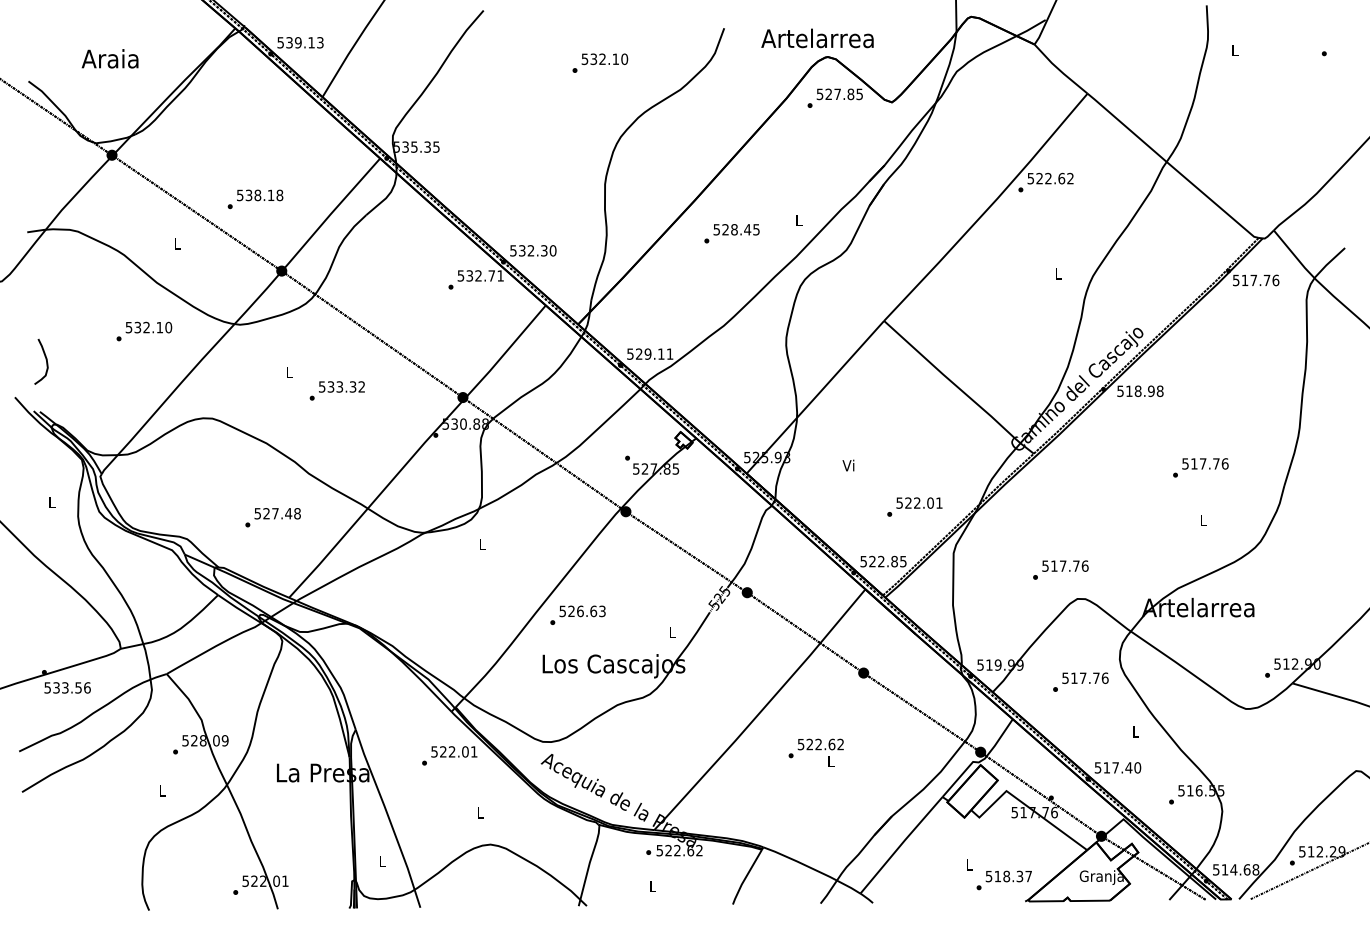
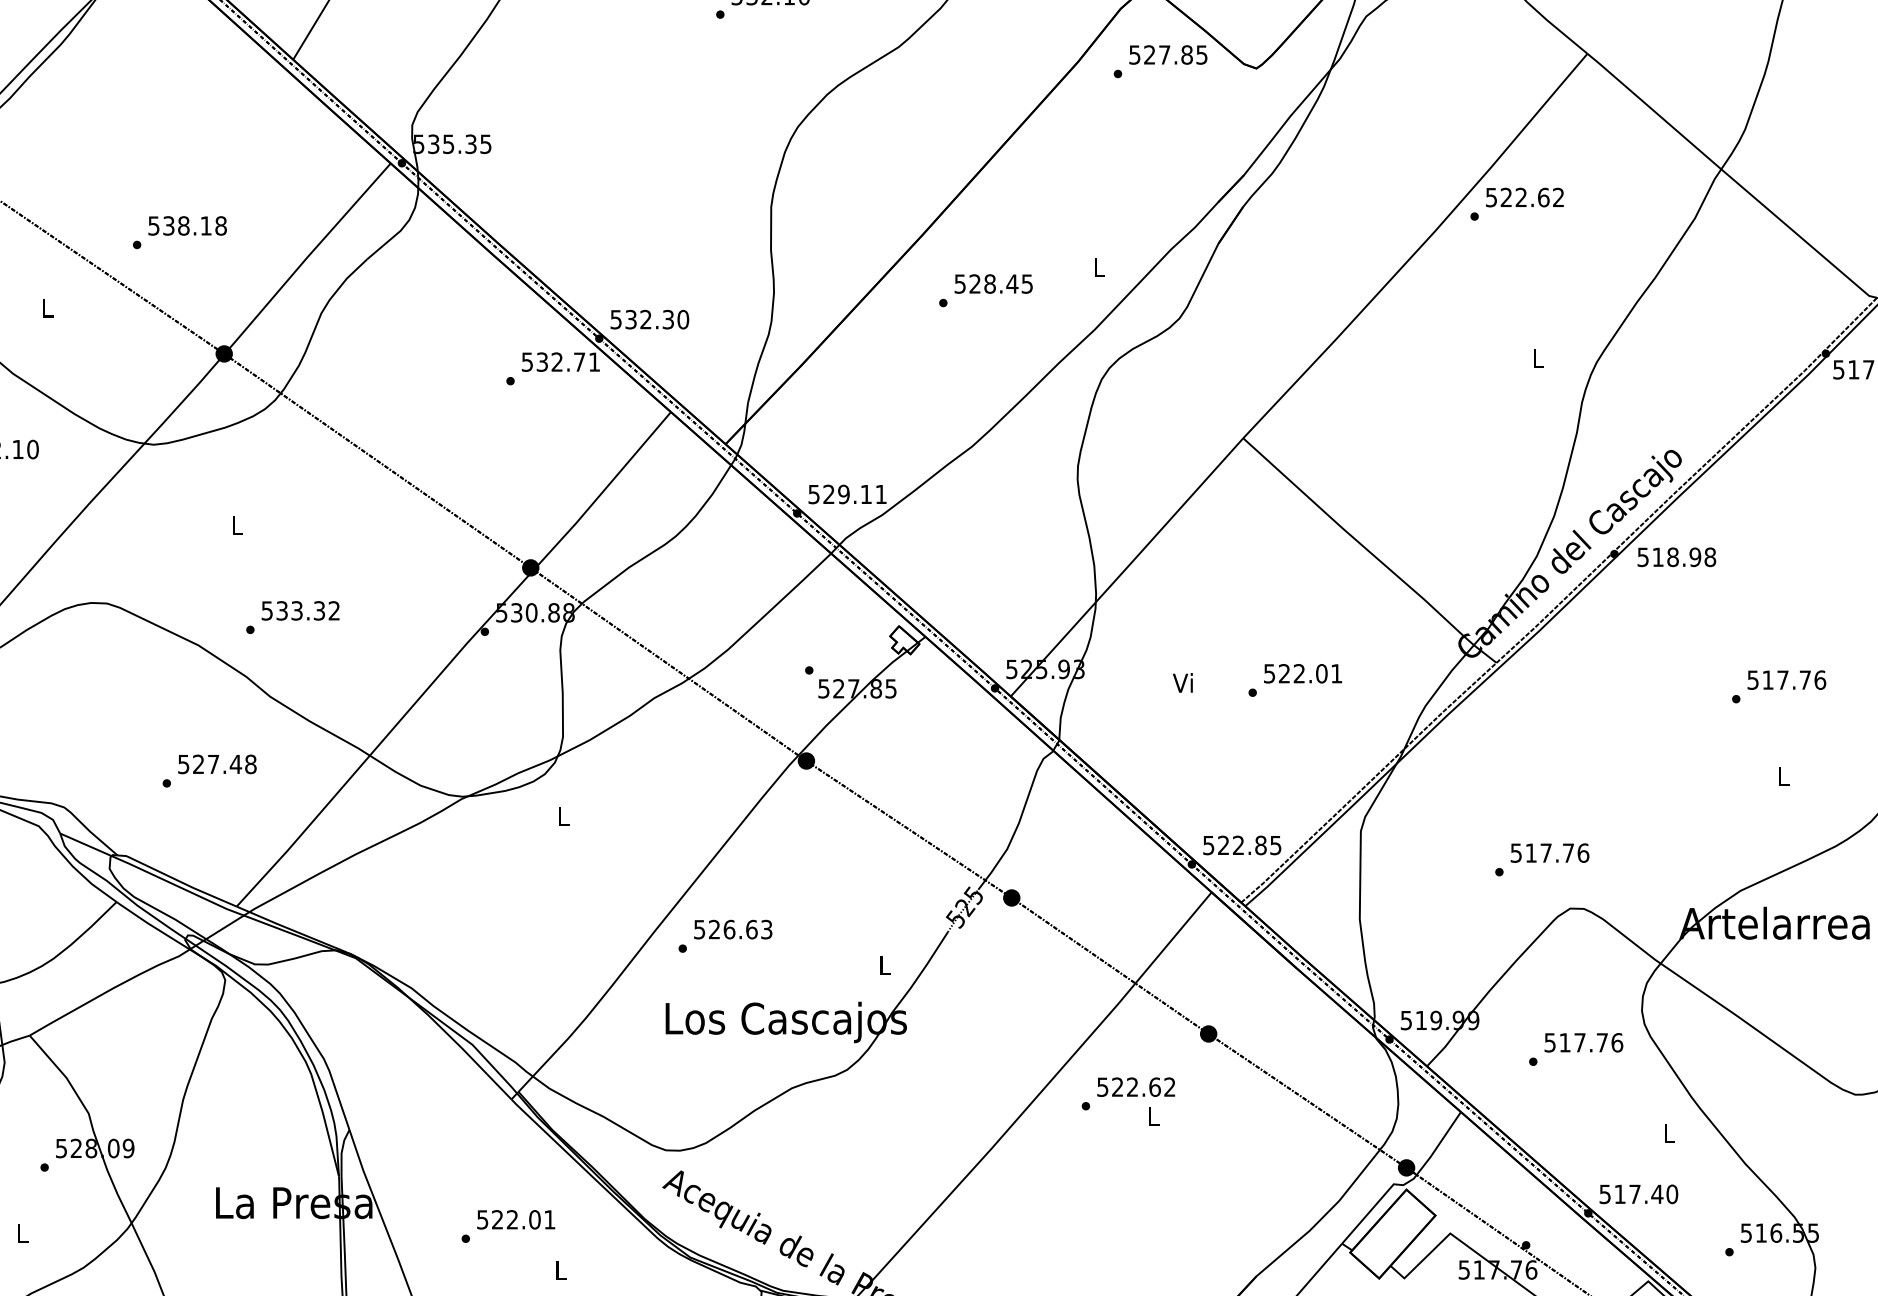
text: (336, 390) -> (291, 616), moved
text: (914, 506) -> (1294, 679), moved
text: (815, 752) -> (1127, 1100), moved
text: (449, 755) -> (508, 1225), moved

